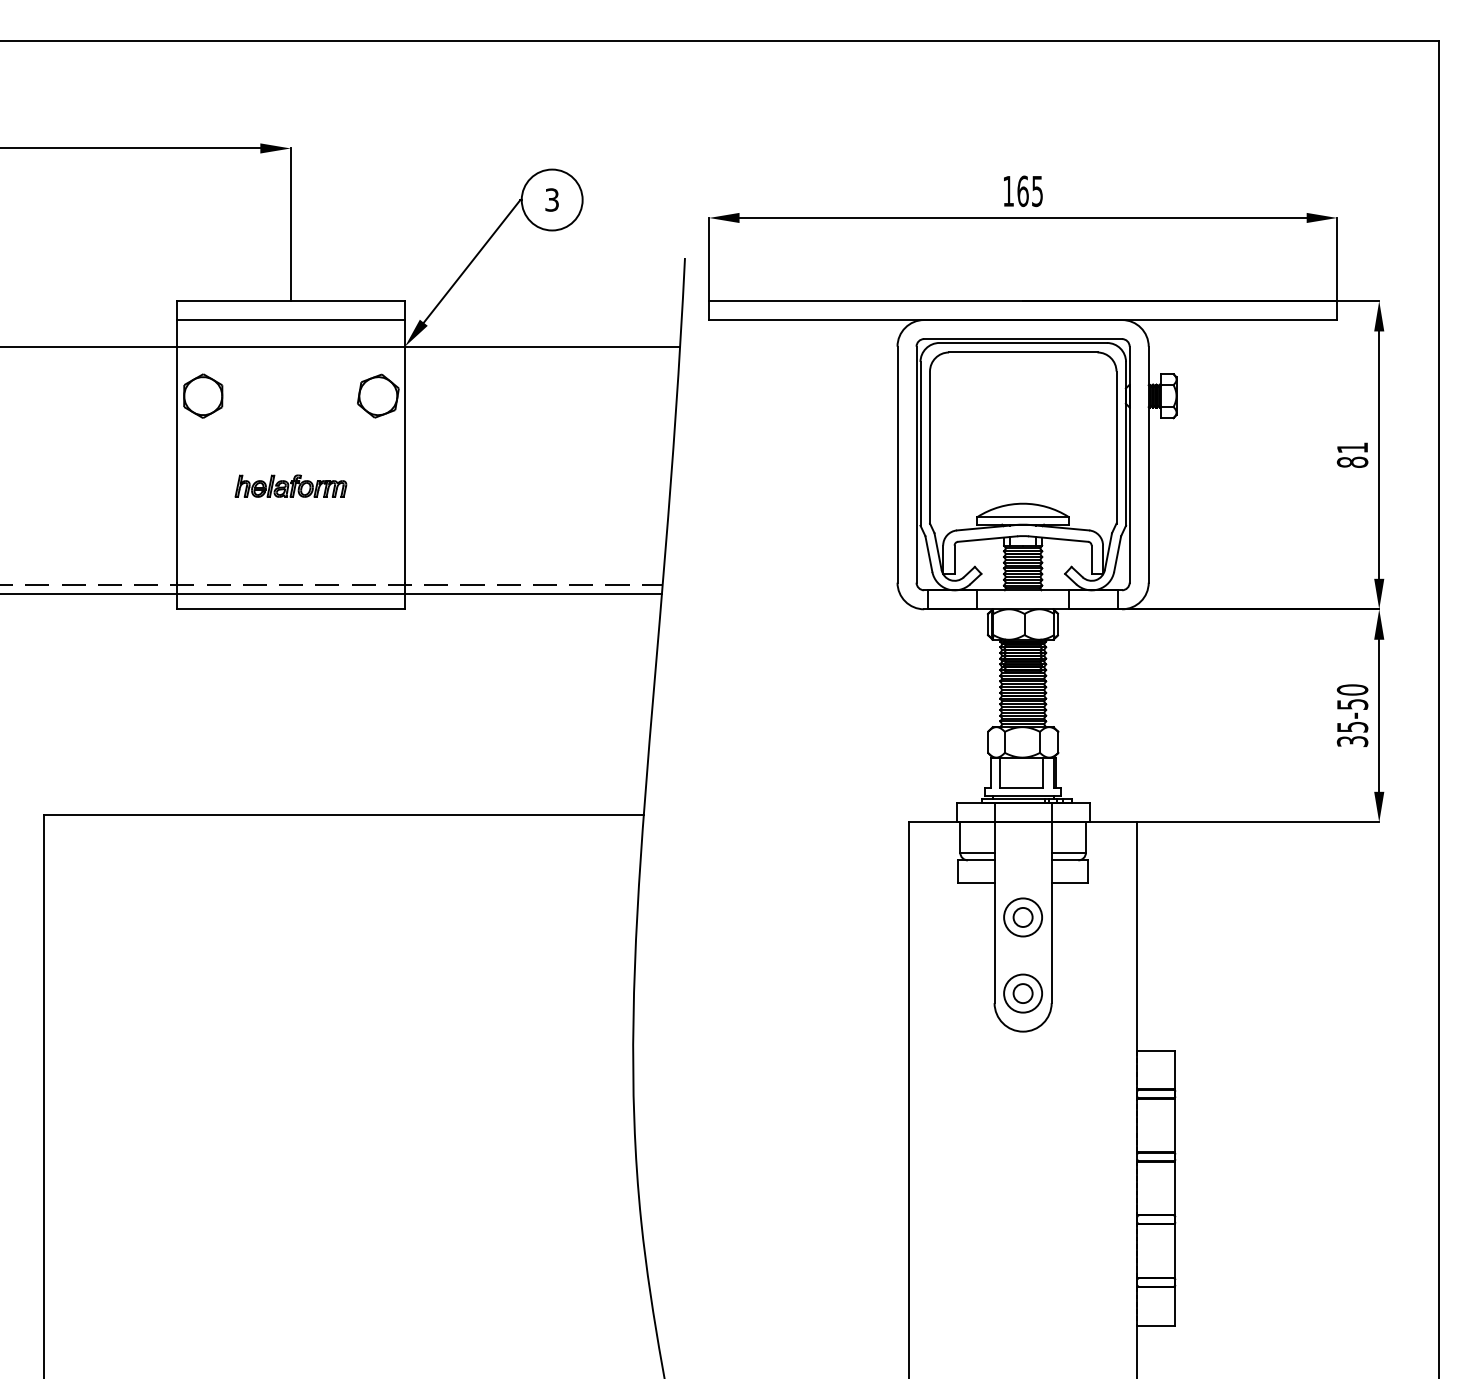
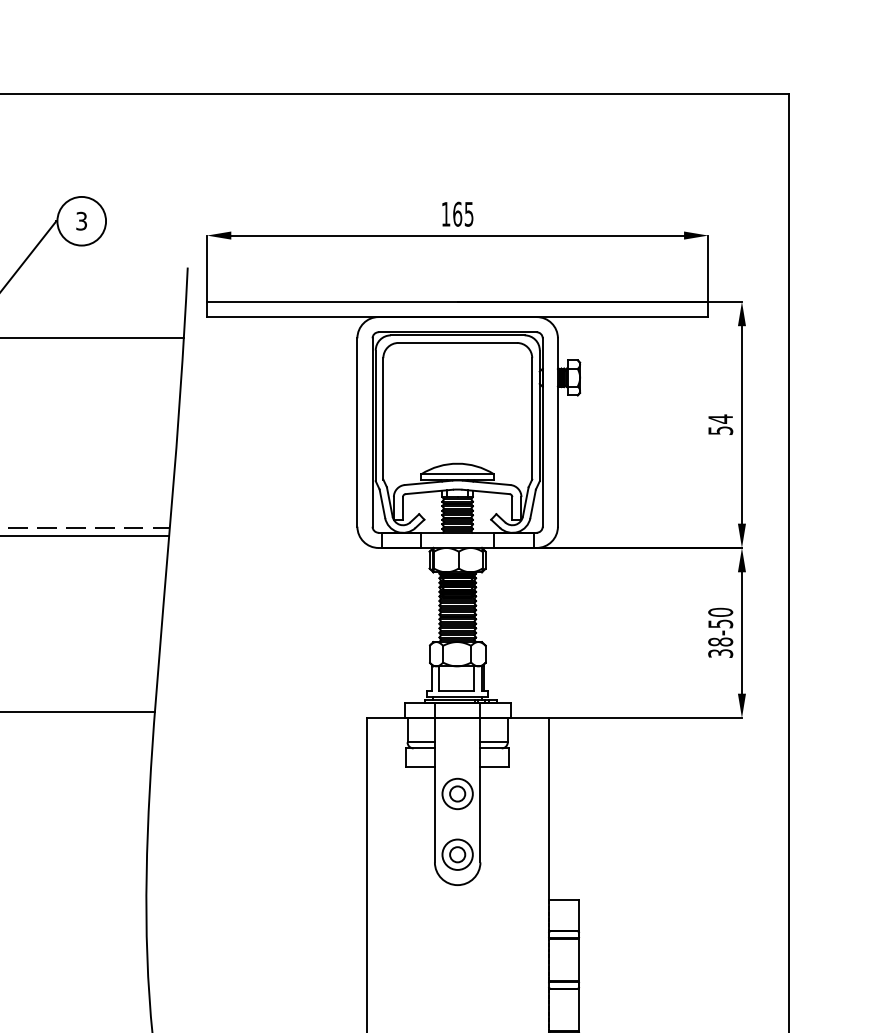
text: (1352, 454) -> (720, 424), 81 -> 54
text: (1352, 726) -> (720, 641), 35-50 -> 38-50

